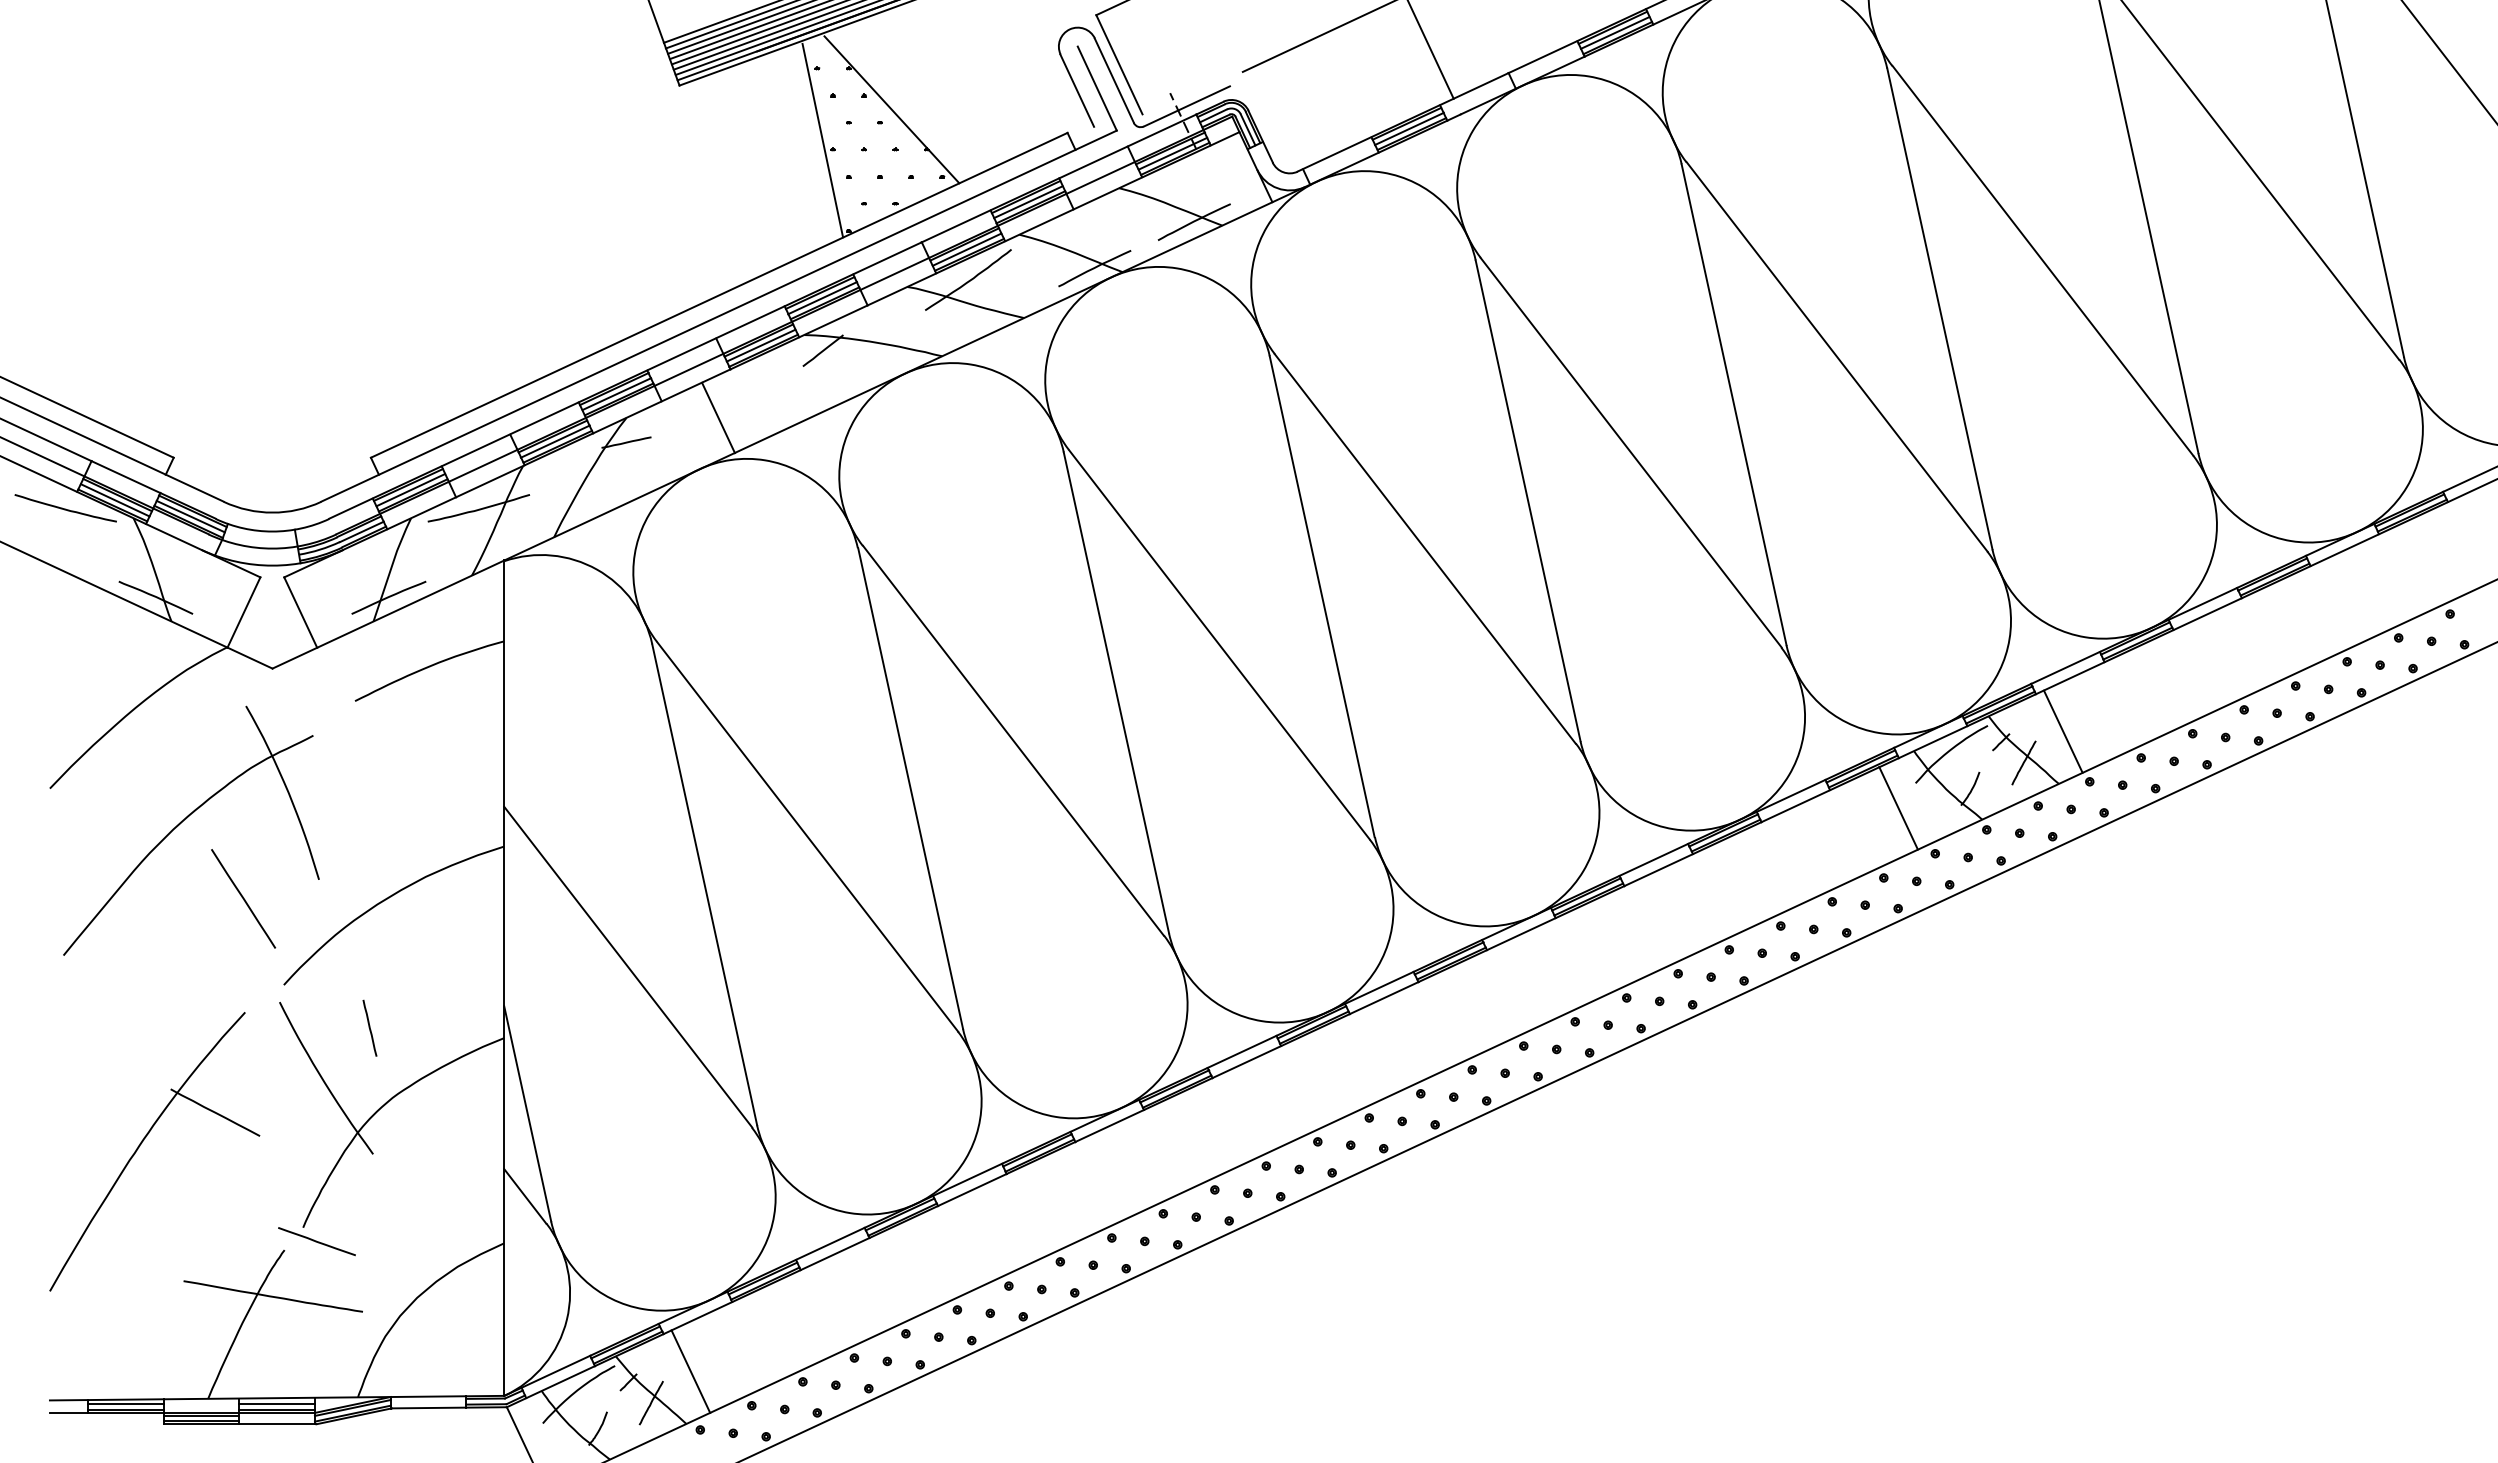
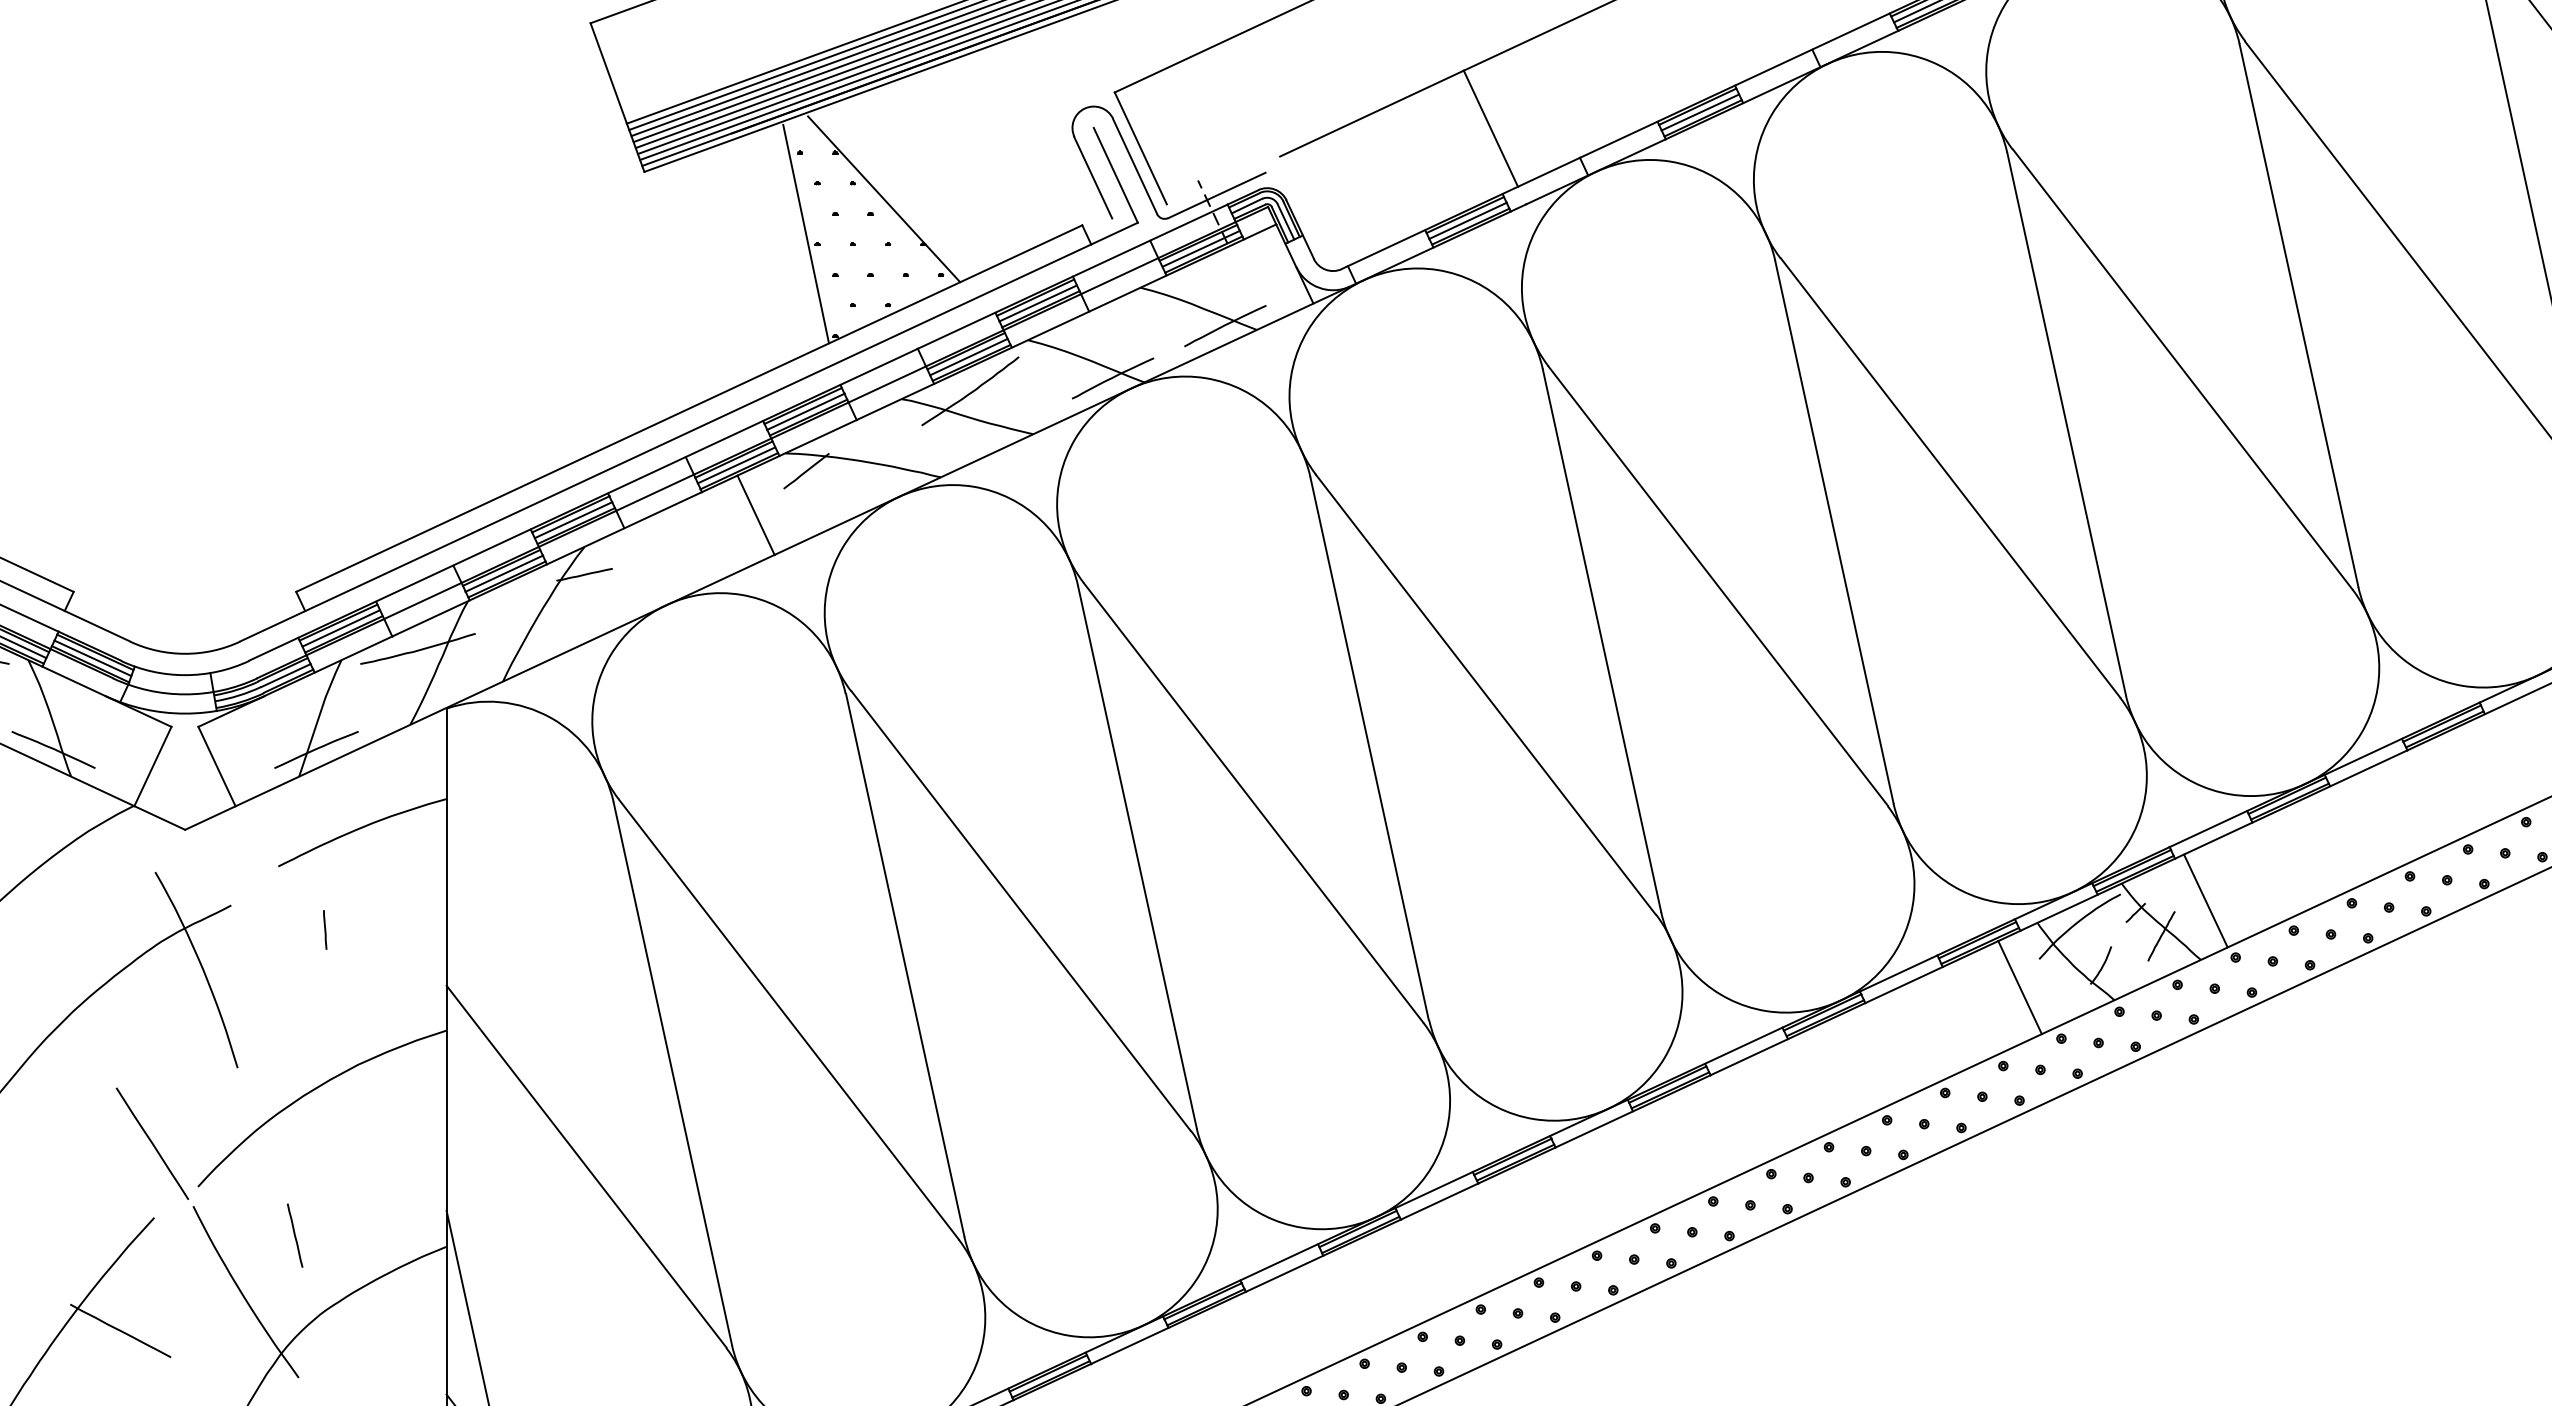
line: (718, 417) -> (756, 514), moved
line: (396, 756) -> (325, 928), added
line: (243, 898) -> (152, 1143), moved

